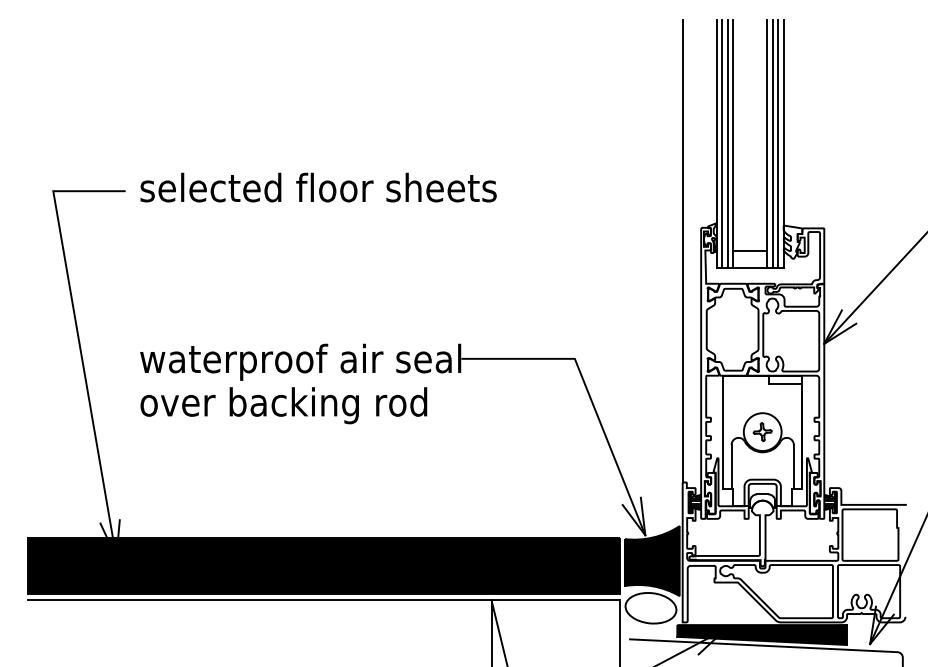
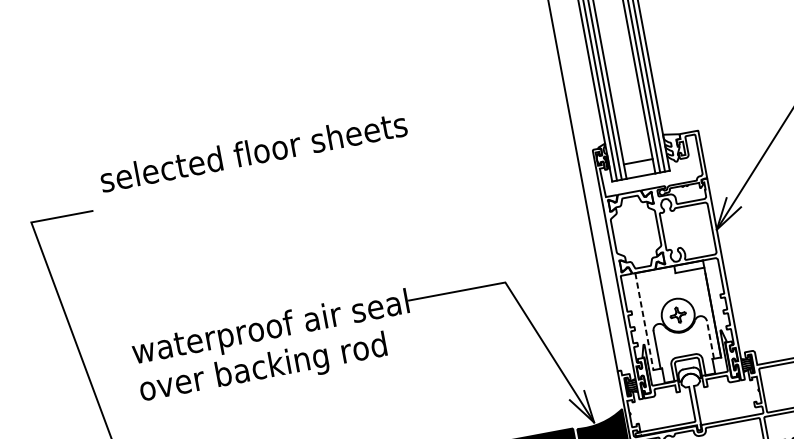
text: (318, 187) -> (253, 151), moved
line: (723, 432) -> (644, 321), solid -> dashed
line: (793, 466) -> (710, 339), solid -> dashed

